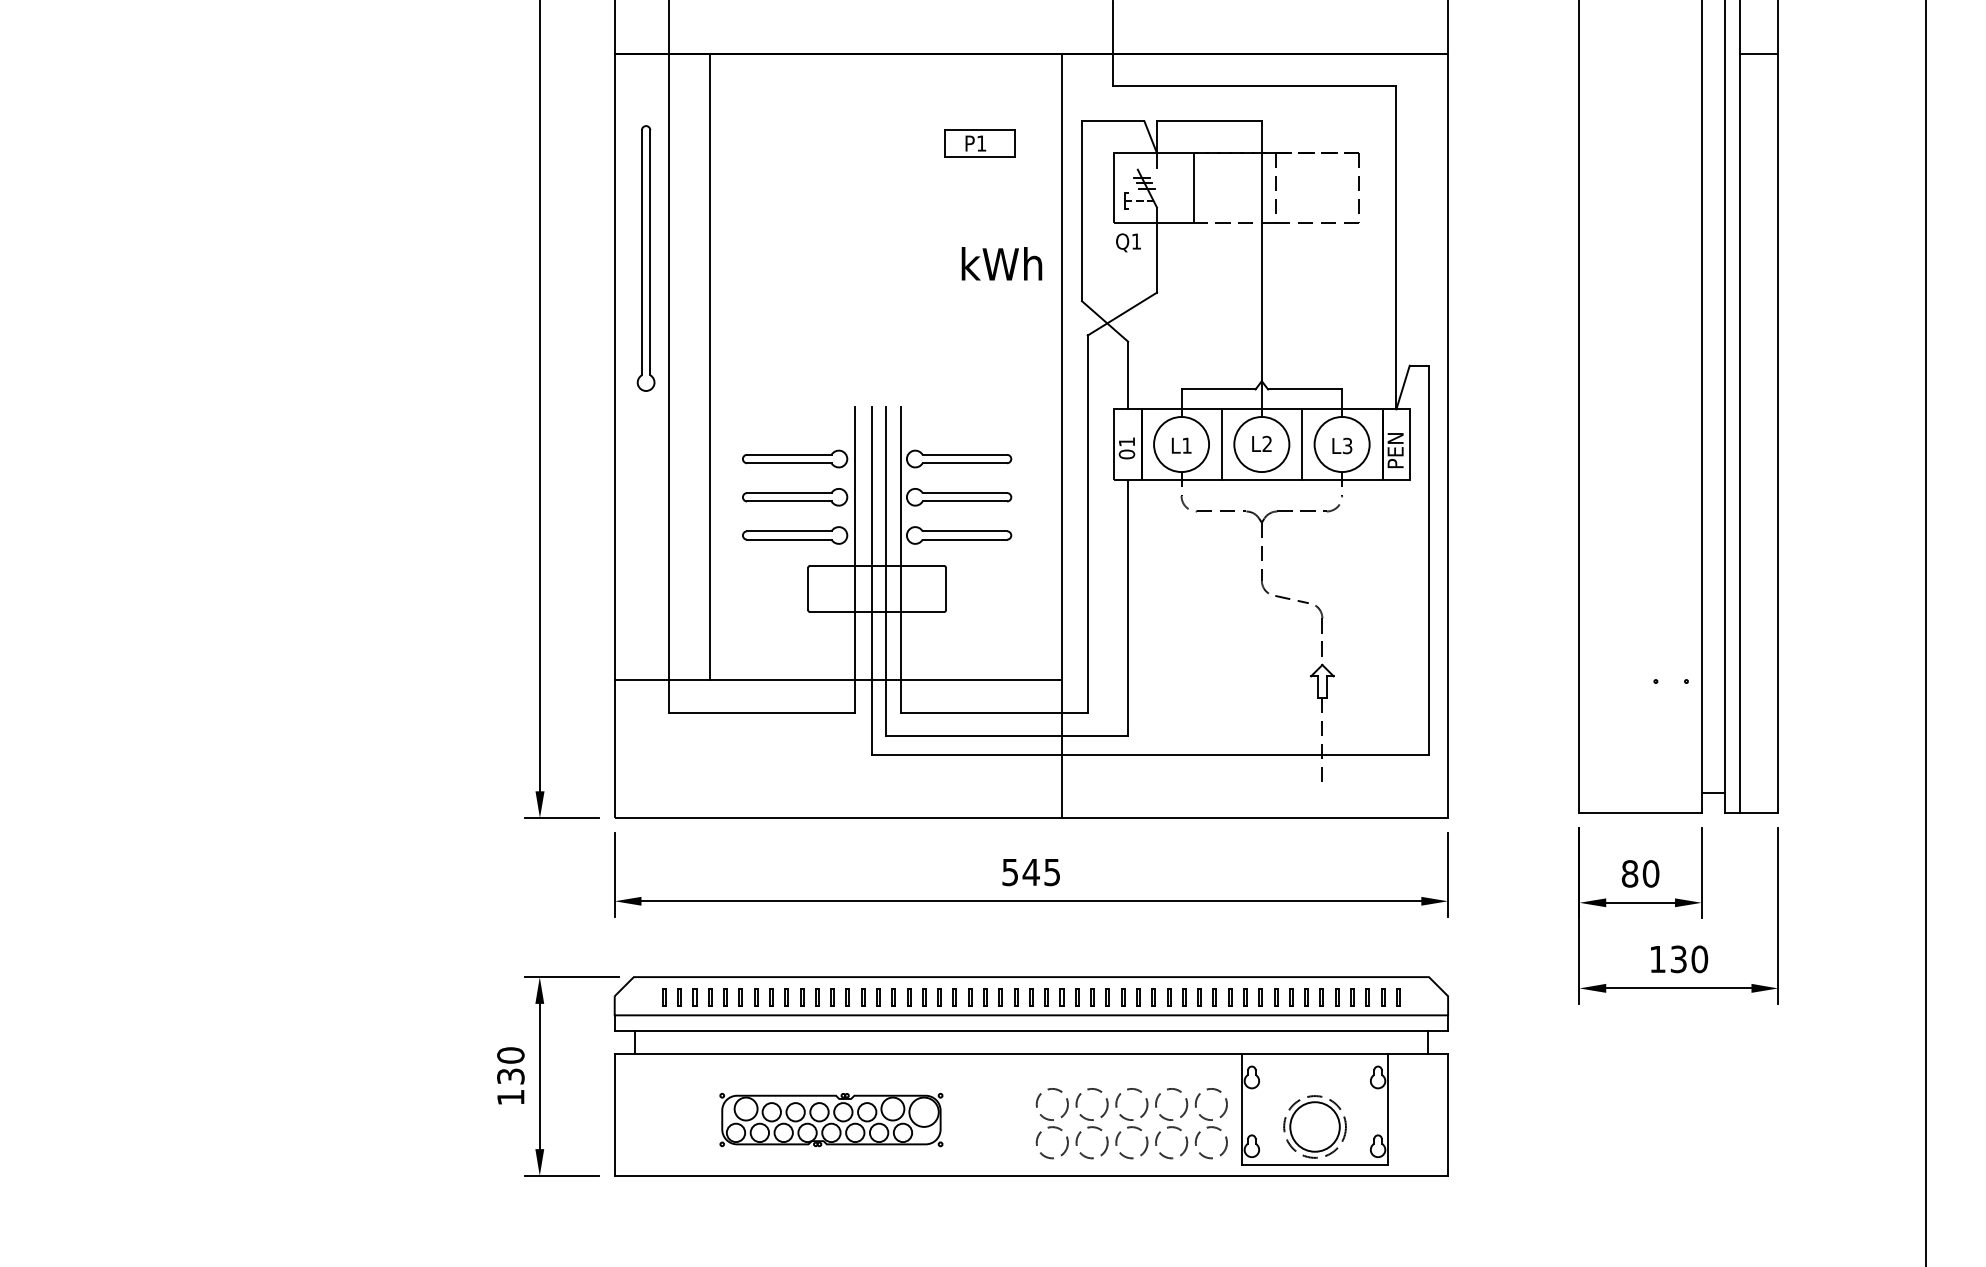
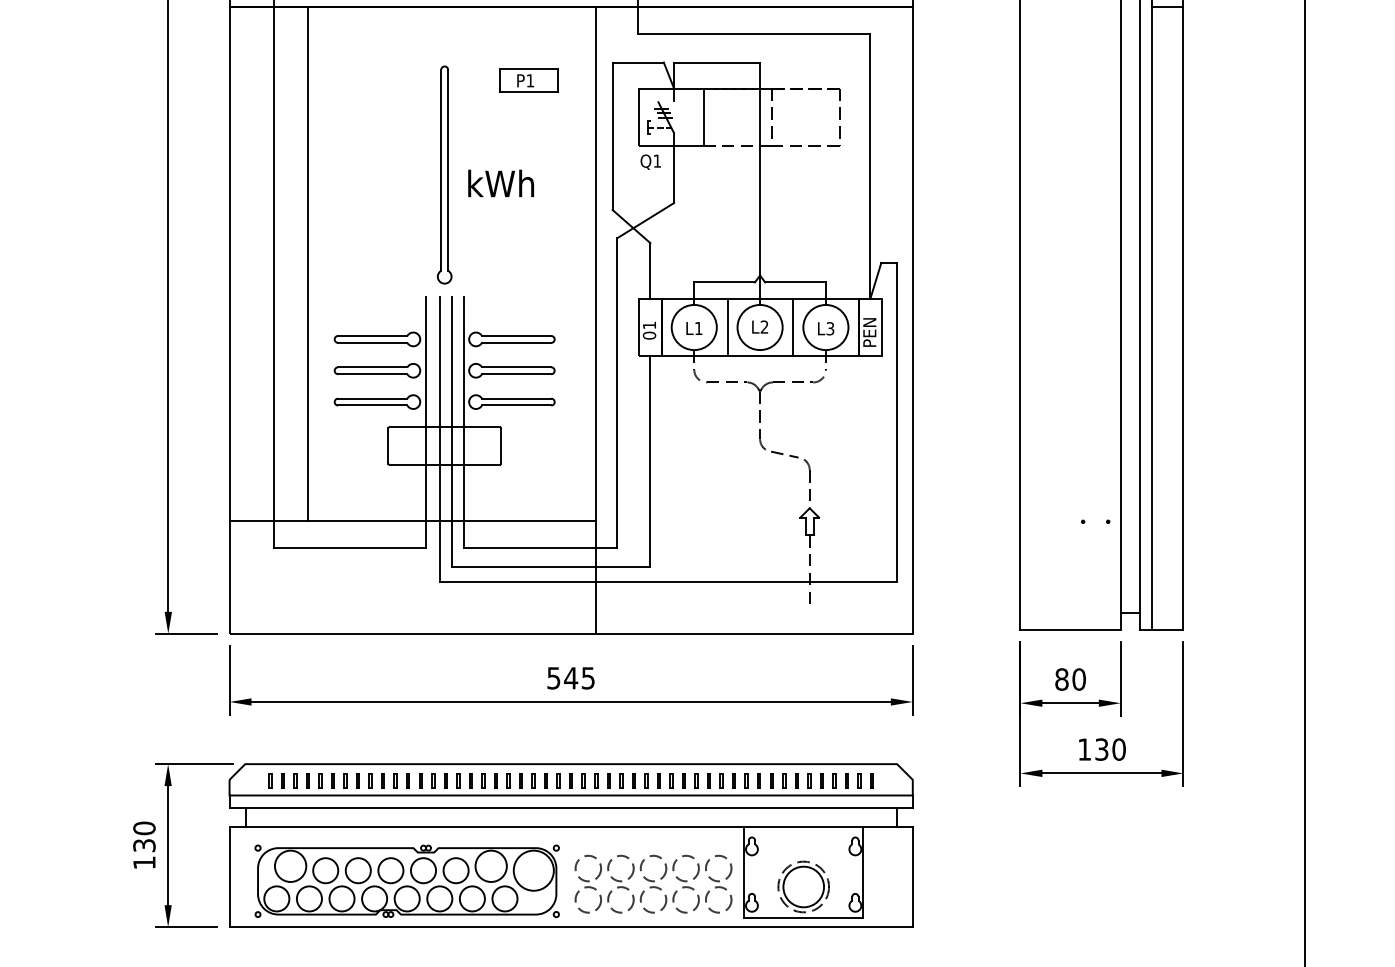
part: (645, 258) -> (444, 175), moved
text: (1001, 263) -> (500, 183), moved
part: (831, 1119) -> (407, 880), size x1.67

